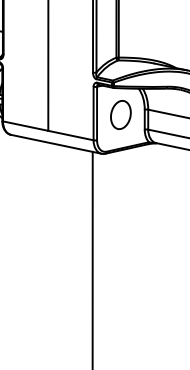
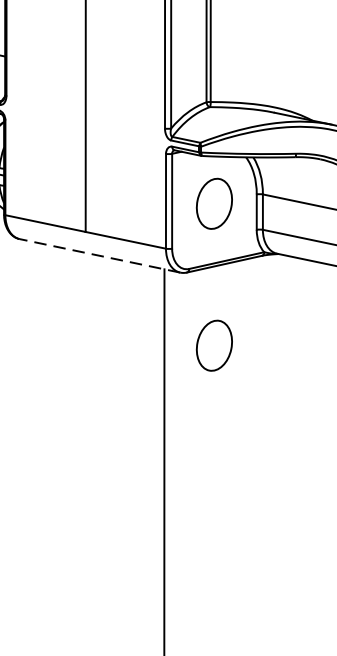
line: (55, 144) -> (98, 256), solid -> dashed
part: (120, 194) -> (213, 344), added

